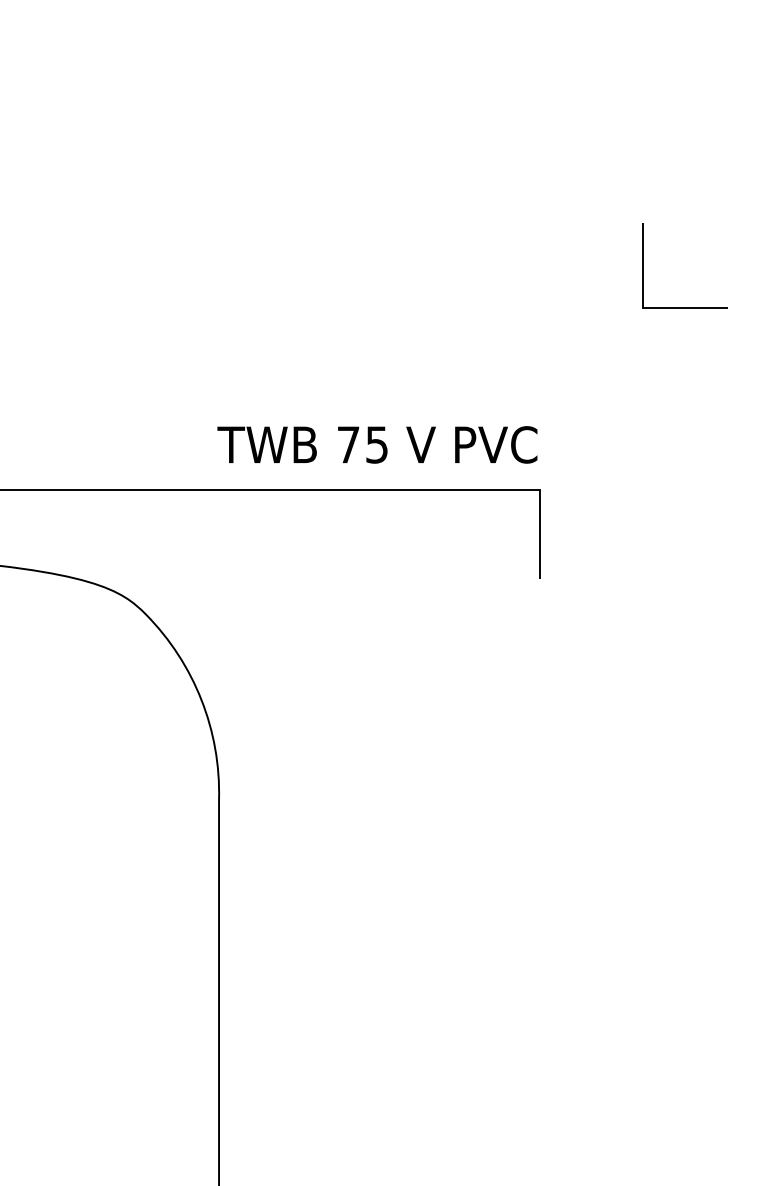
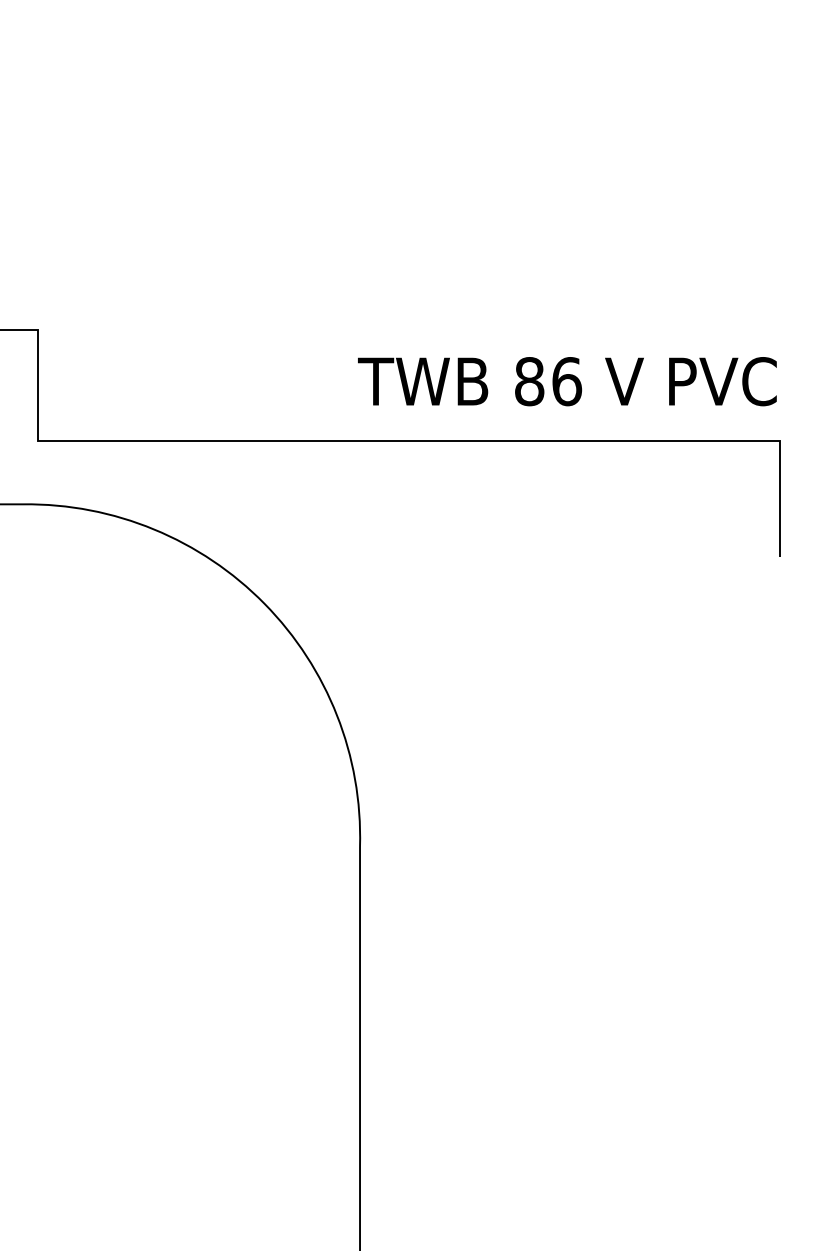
text: (362, 444) -> (547, 381), 75 -> 86

